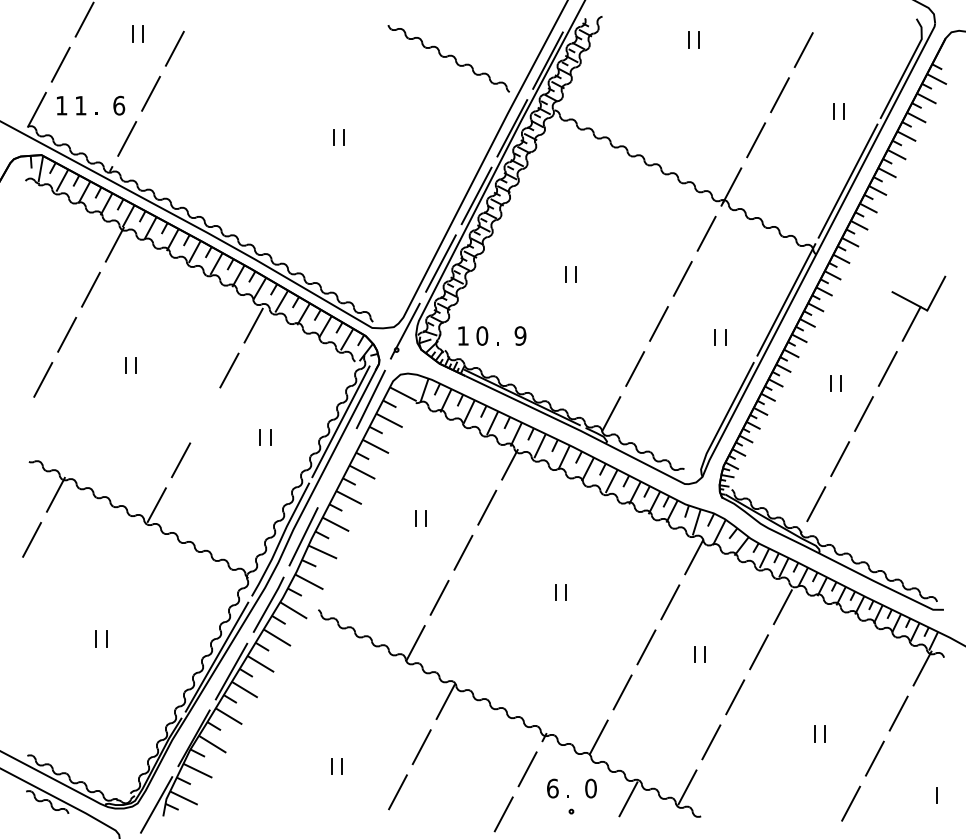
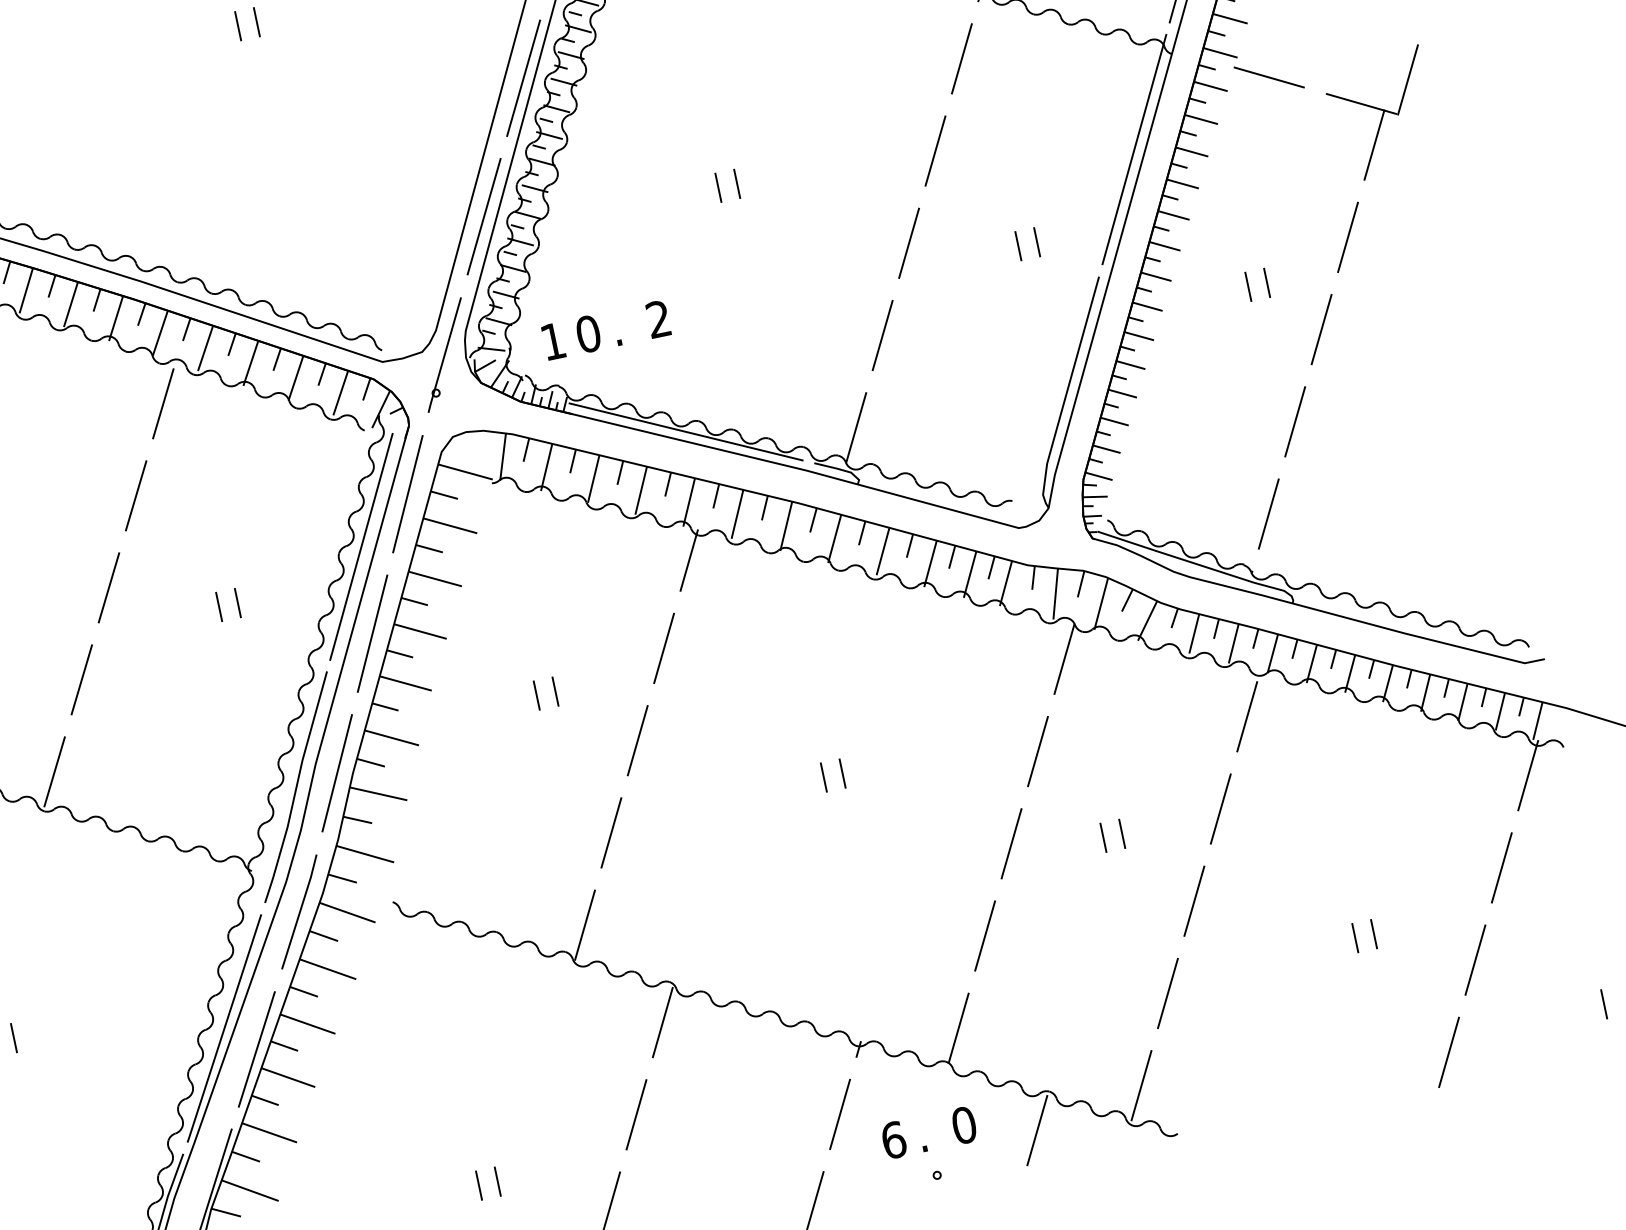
line: (864, 277) -> (1269, 77), added
text: (520, 335) -> (658, 318), 9 -> 2
line: (205, 415) -> (109, 587), added
line: (337, 467) -> (372, 632), added

